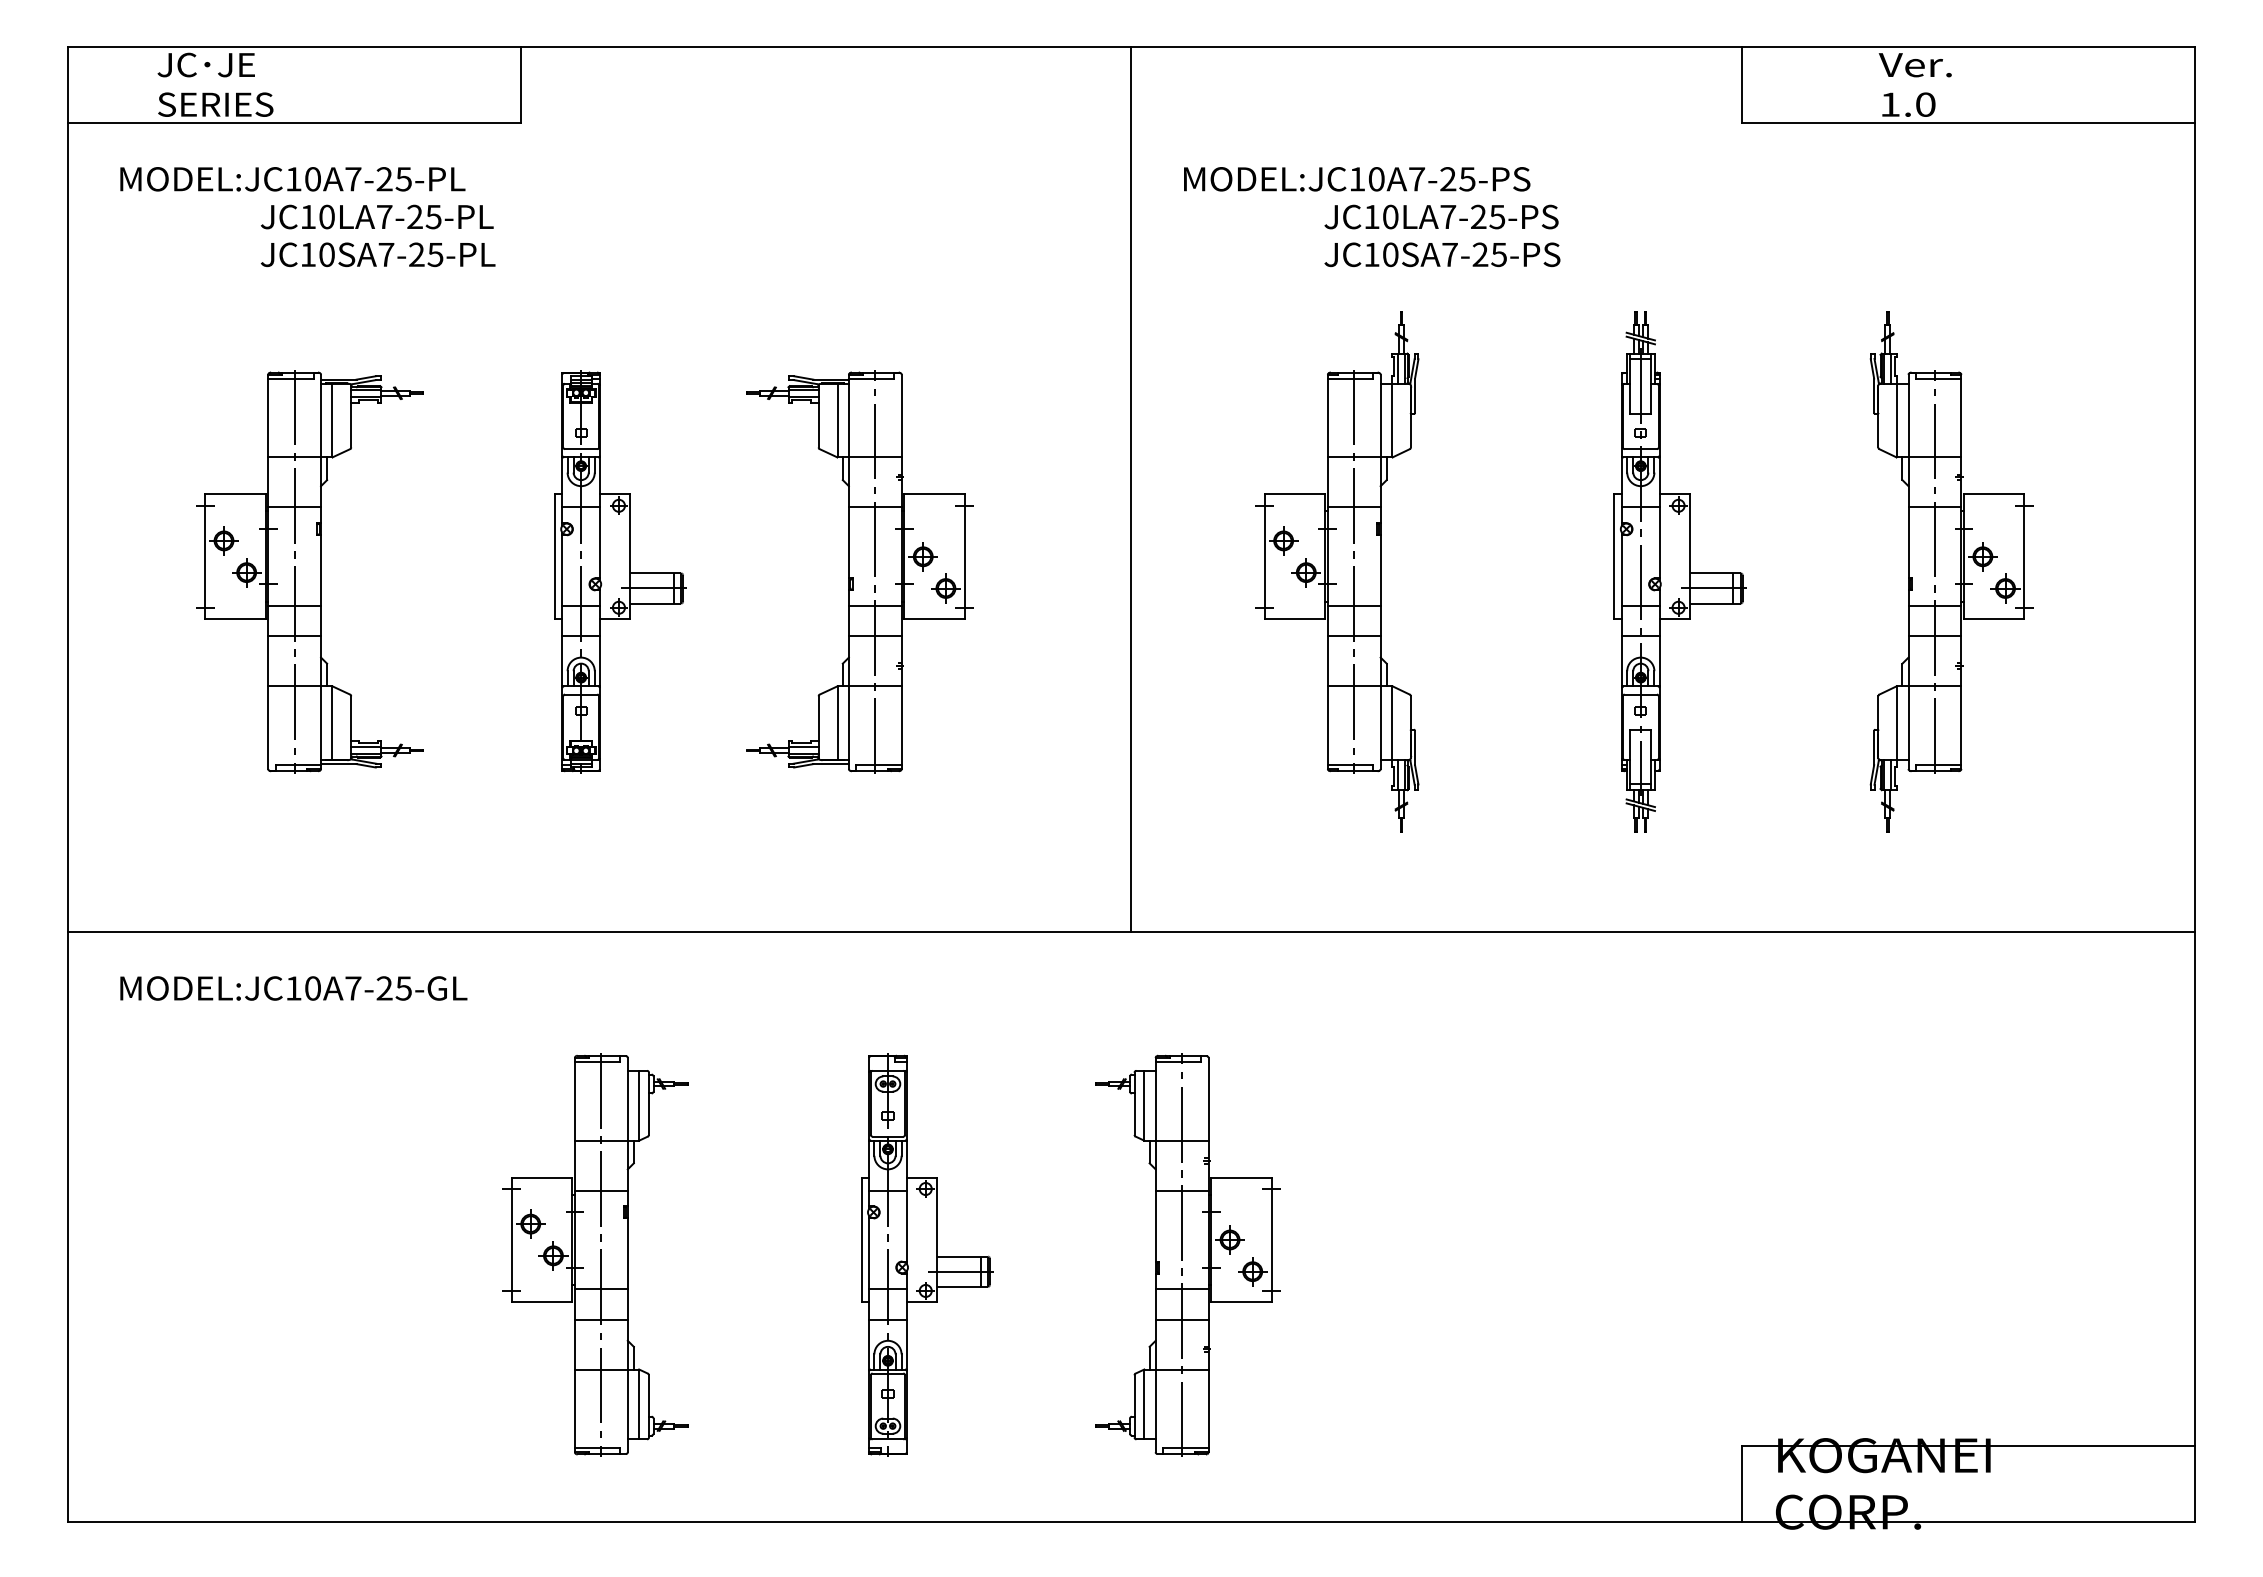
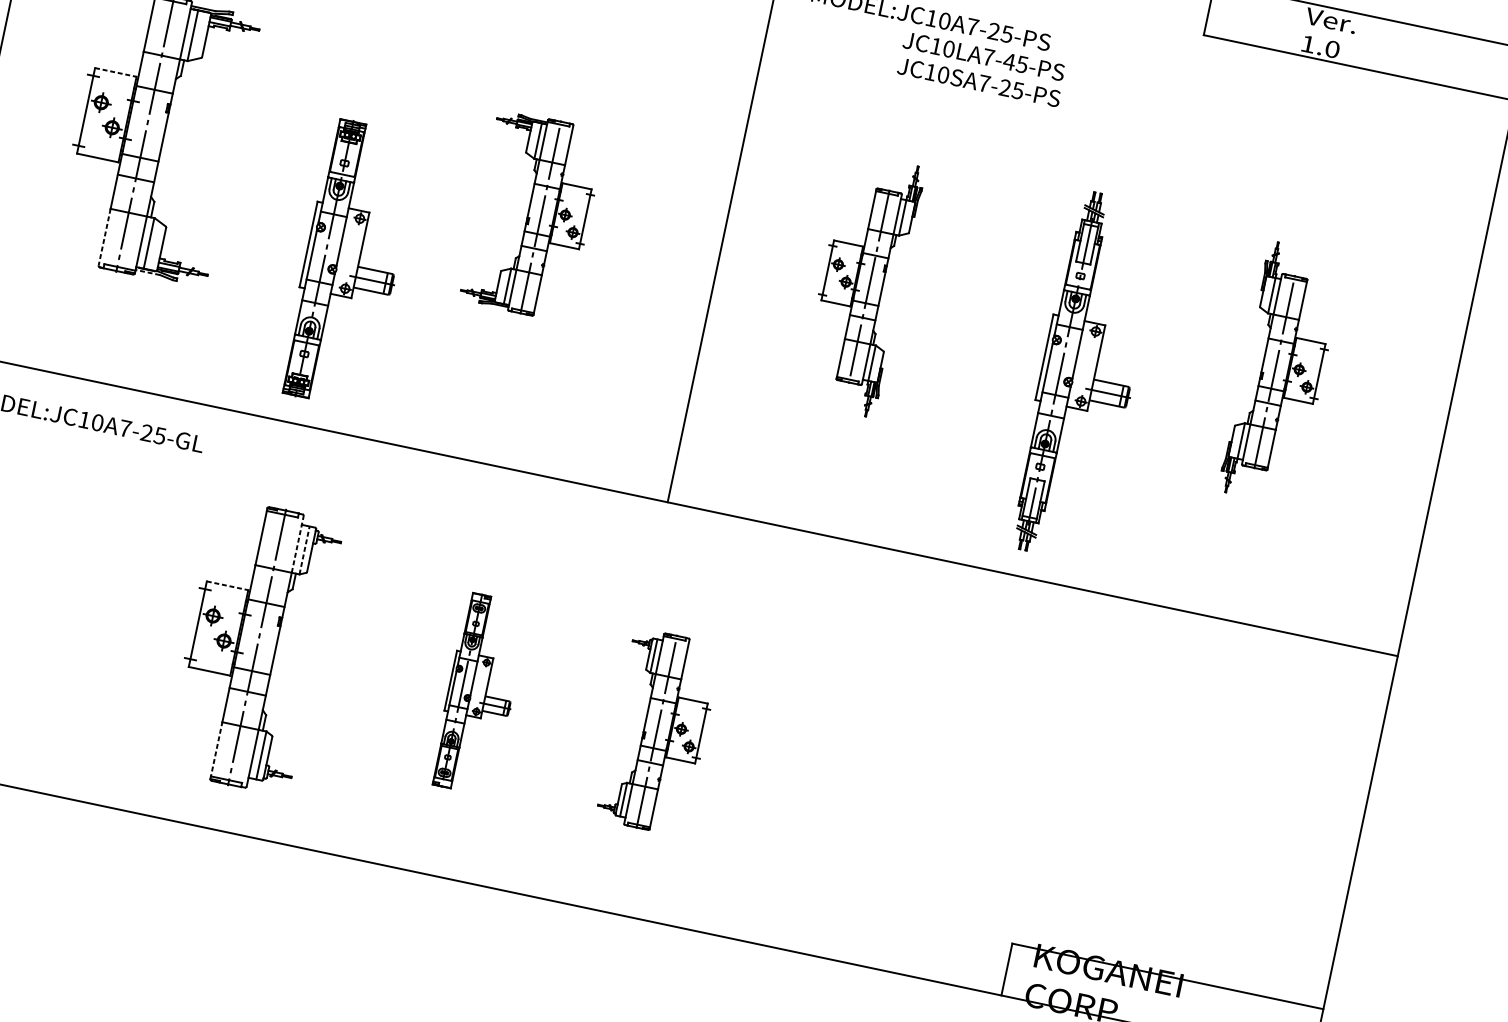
text: (1478, 216) -> (1009, 61), JC10LA7-25-PS -> JC10LA7-45-PS
line: (235, 494) -> (115, 72), solid -> dashed
part: (620, 571) -> (351, 264), moved
part: (859, 571) -> (533, 215), size x0.7
part: (1337, 571) -> (861, 284), size x0.7
part: (1679, 571) -> (1087, 376), moved
part: (1951, 571) -> (1282, 373), size x0.7
line: (268, 728) -> (104, 237), solid -> dashed
line: (338, 764) -> (147, 272), solid -> dashed
line: (627, 1098) -> (297, 543), solid -> dashed
line: (639, 1105) -> (304, 550), solid -> dashed
line: (542, 1177) -> (227, 585), solid -> dashed
part: (927, 1254) -> (481, 694), size x0.7
part: (1187, 1254) -> (659, 731), size x0.7
line: (574, 1410) -> (216, 750), solid -> dashed

